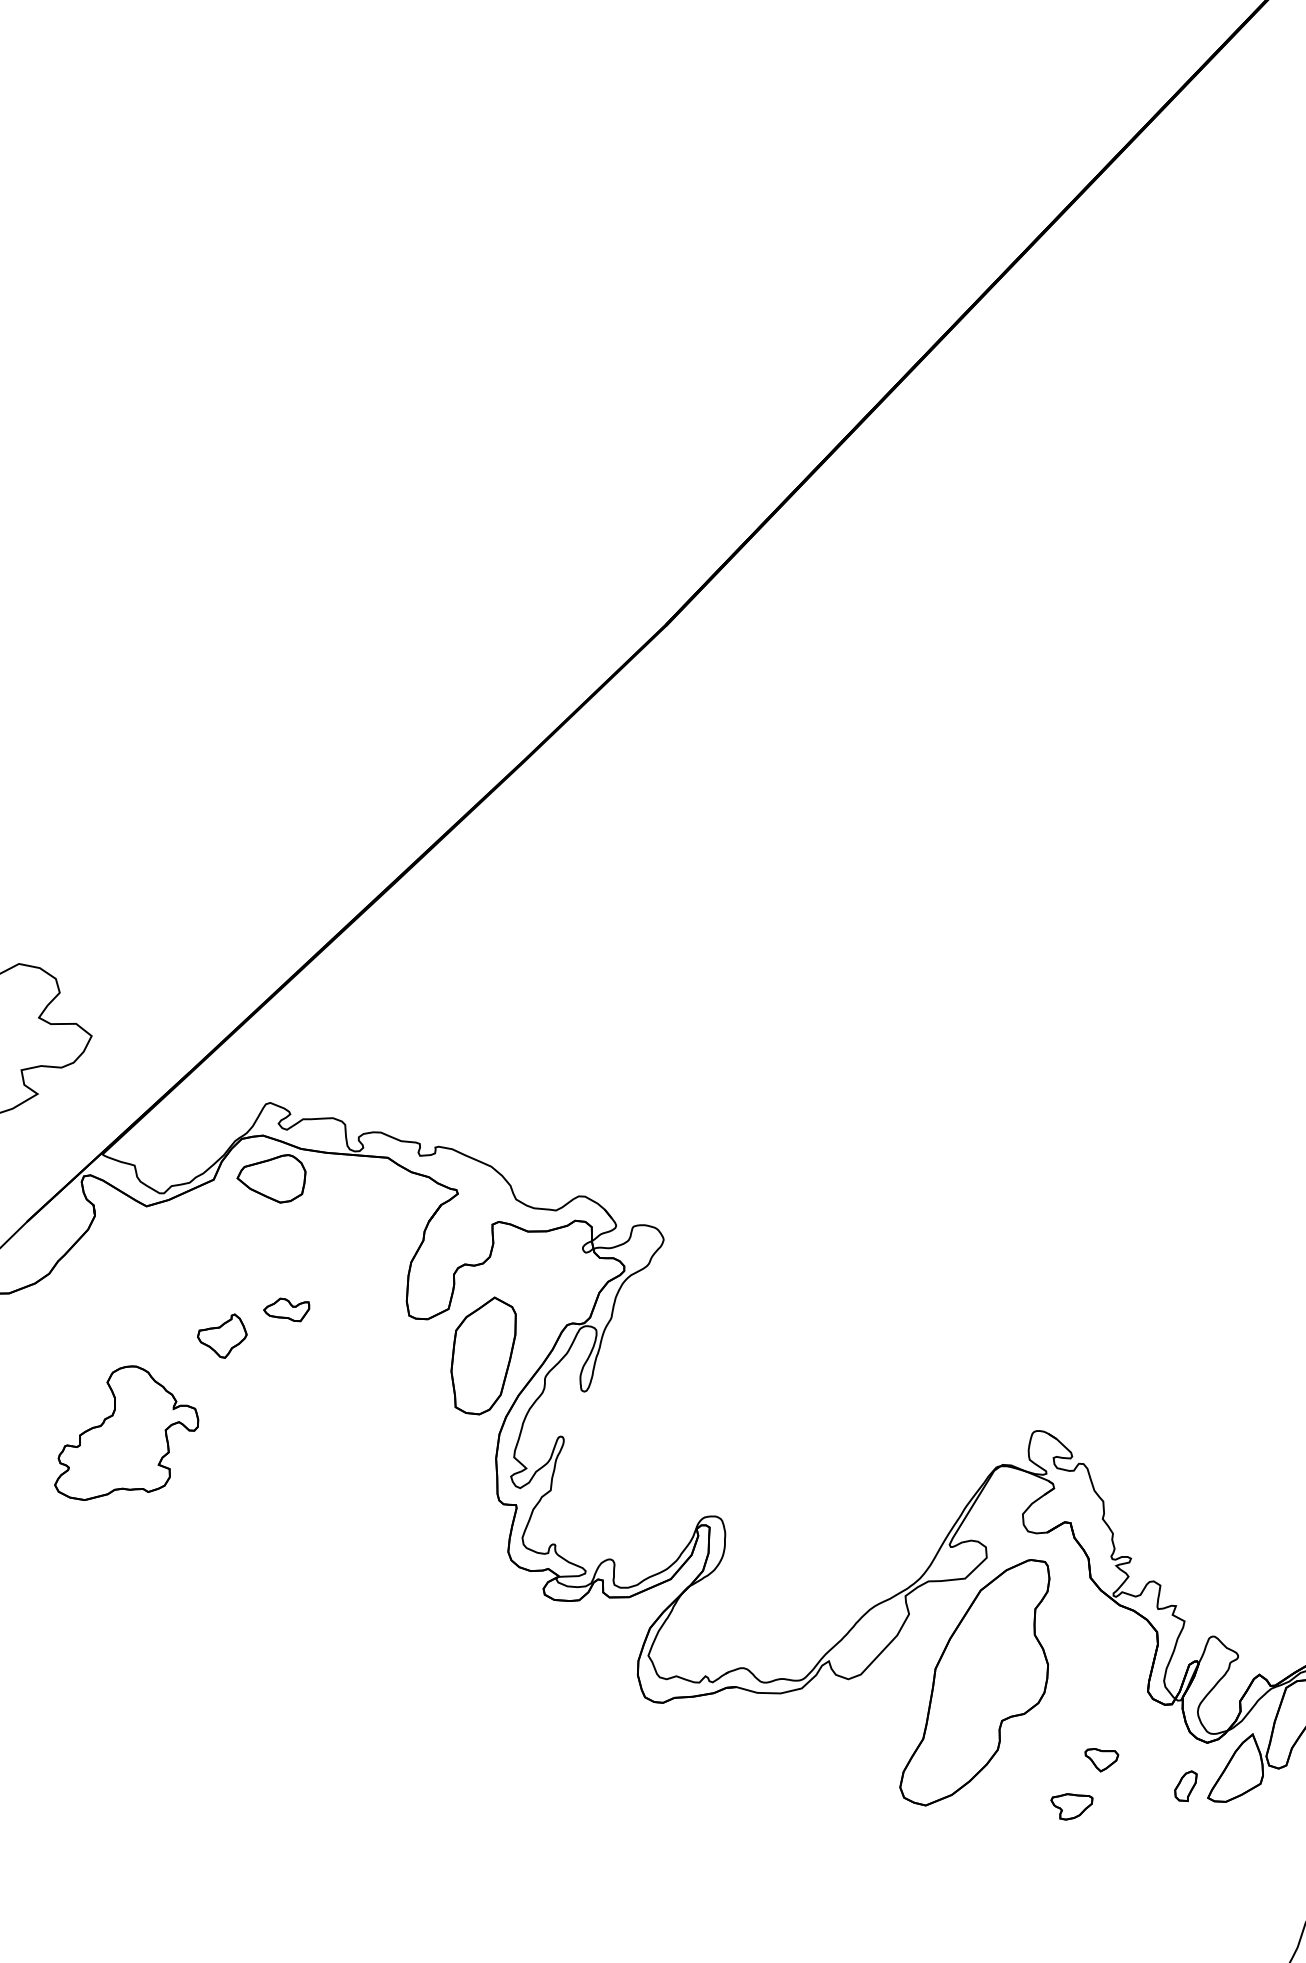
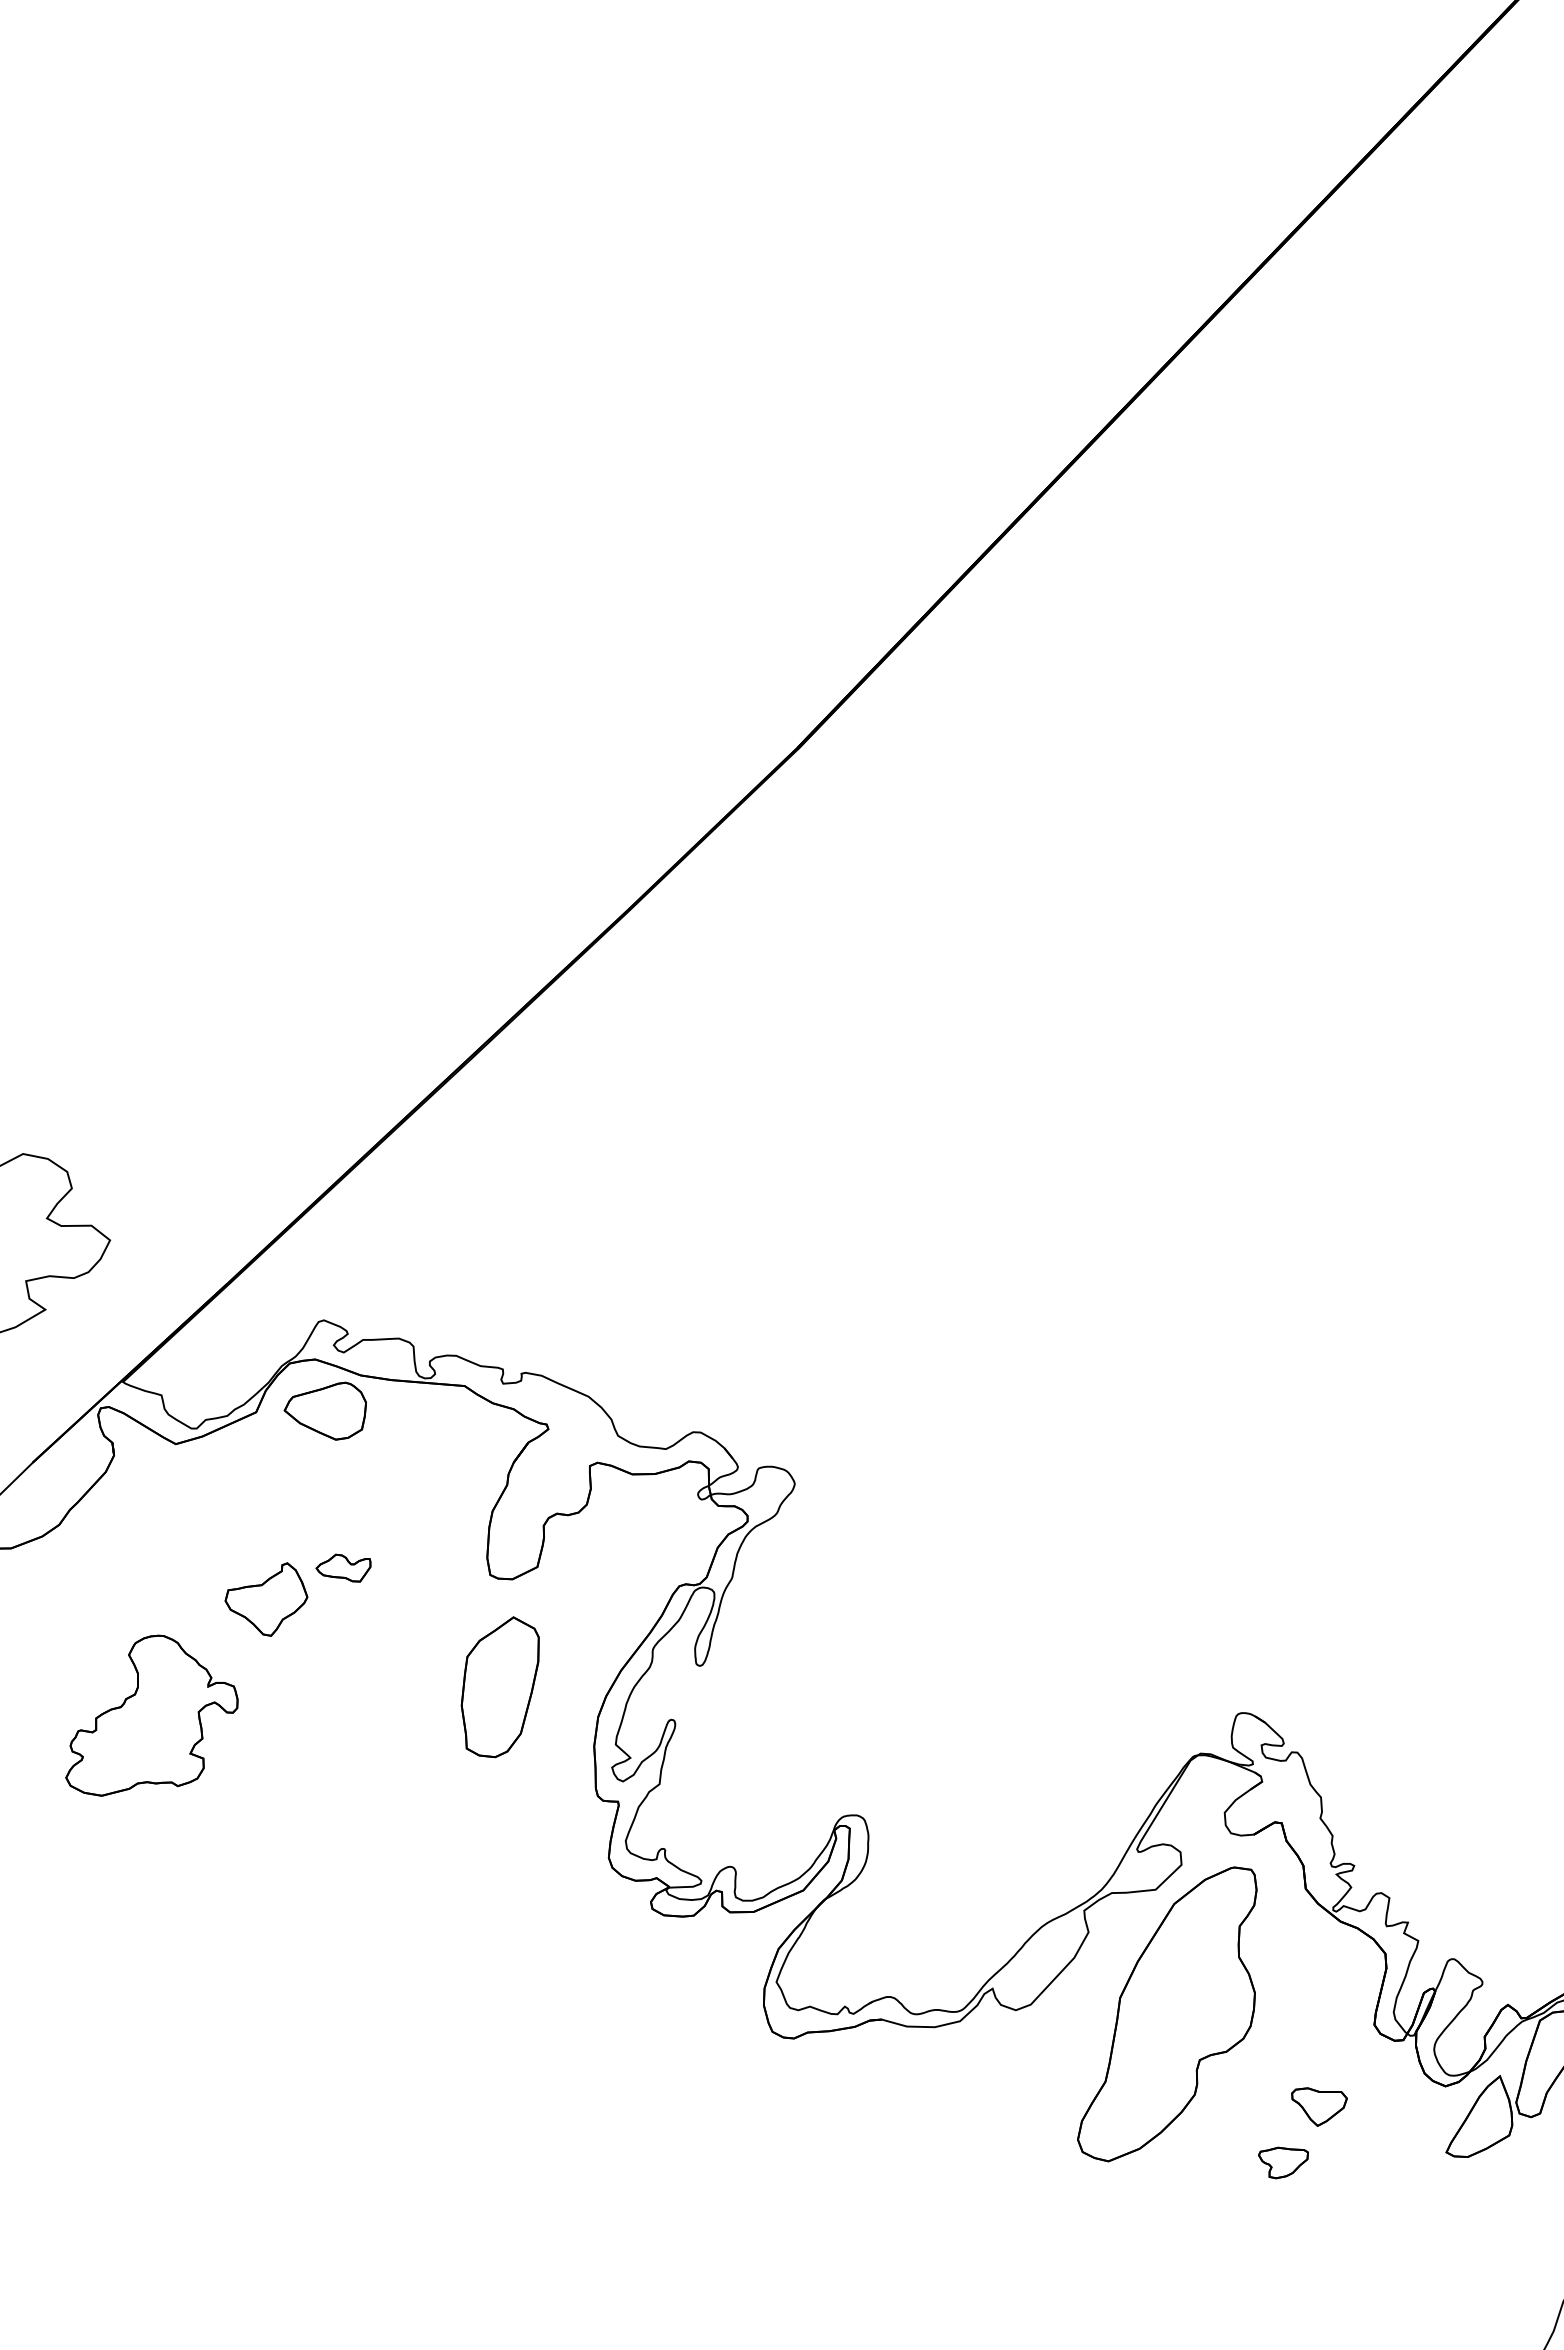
part: (222, 1336) -> (266, 1599), size x1.4
part: (482, 1356) -> (499, 1687), moved
part: (1101, 1759) -> (1318, 2106), size x1.4
part: (1185, 1785) -> (1419, 2137), removed

